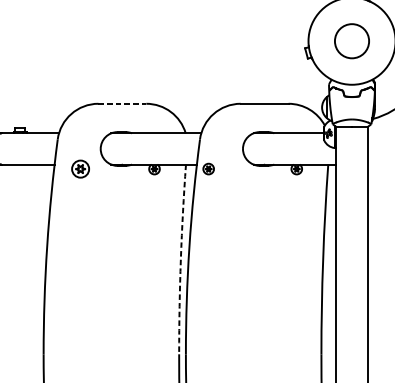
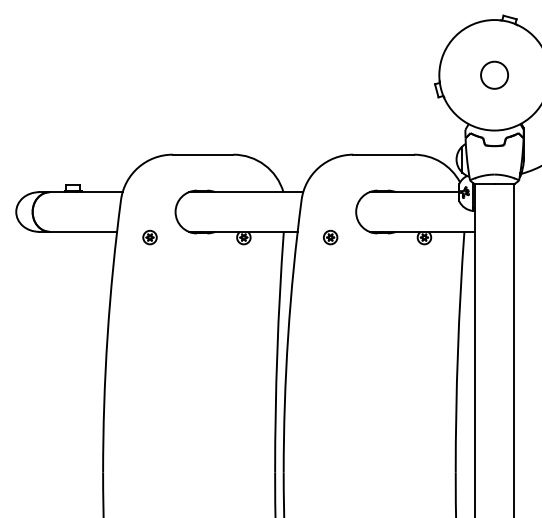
circle: (351, 40) -> (494, 74), size x0.62
line: (122, 103) -> (203, 154), dashed -> solid
part: (80, 169) -> (149, 237), size x0.62
part: (208, 169) -> (330, 237), moved
arc: (181, 259) -> (277, 352), dashed -> solid

